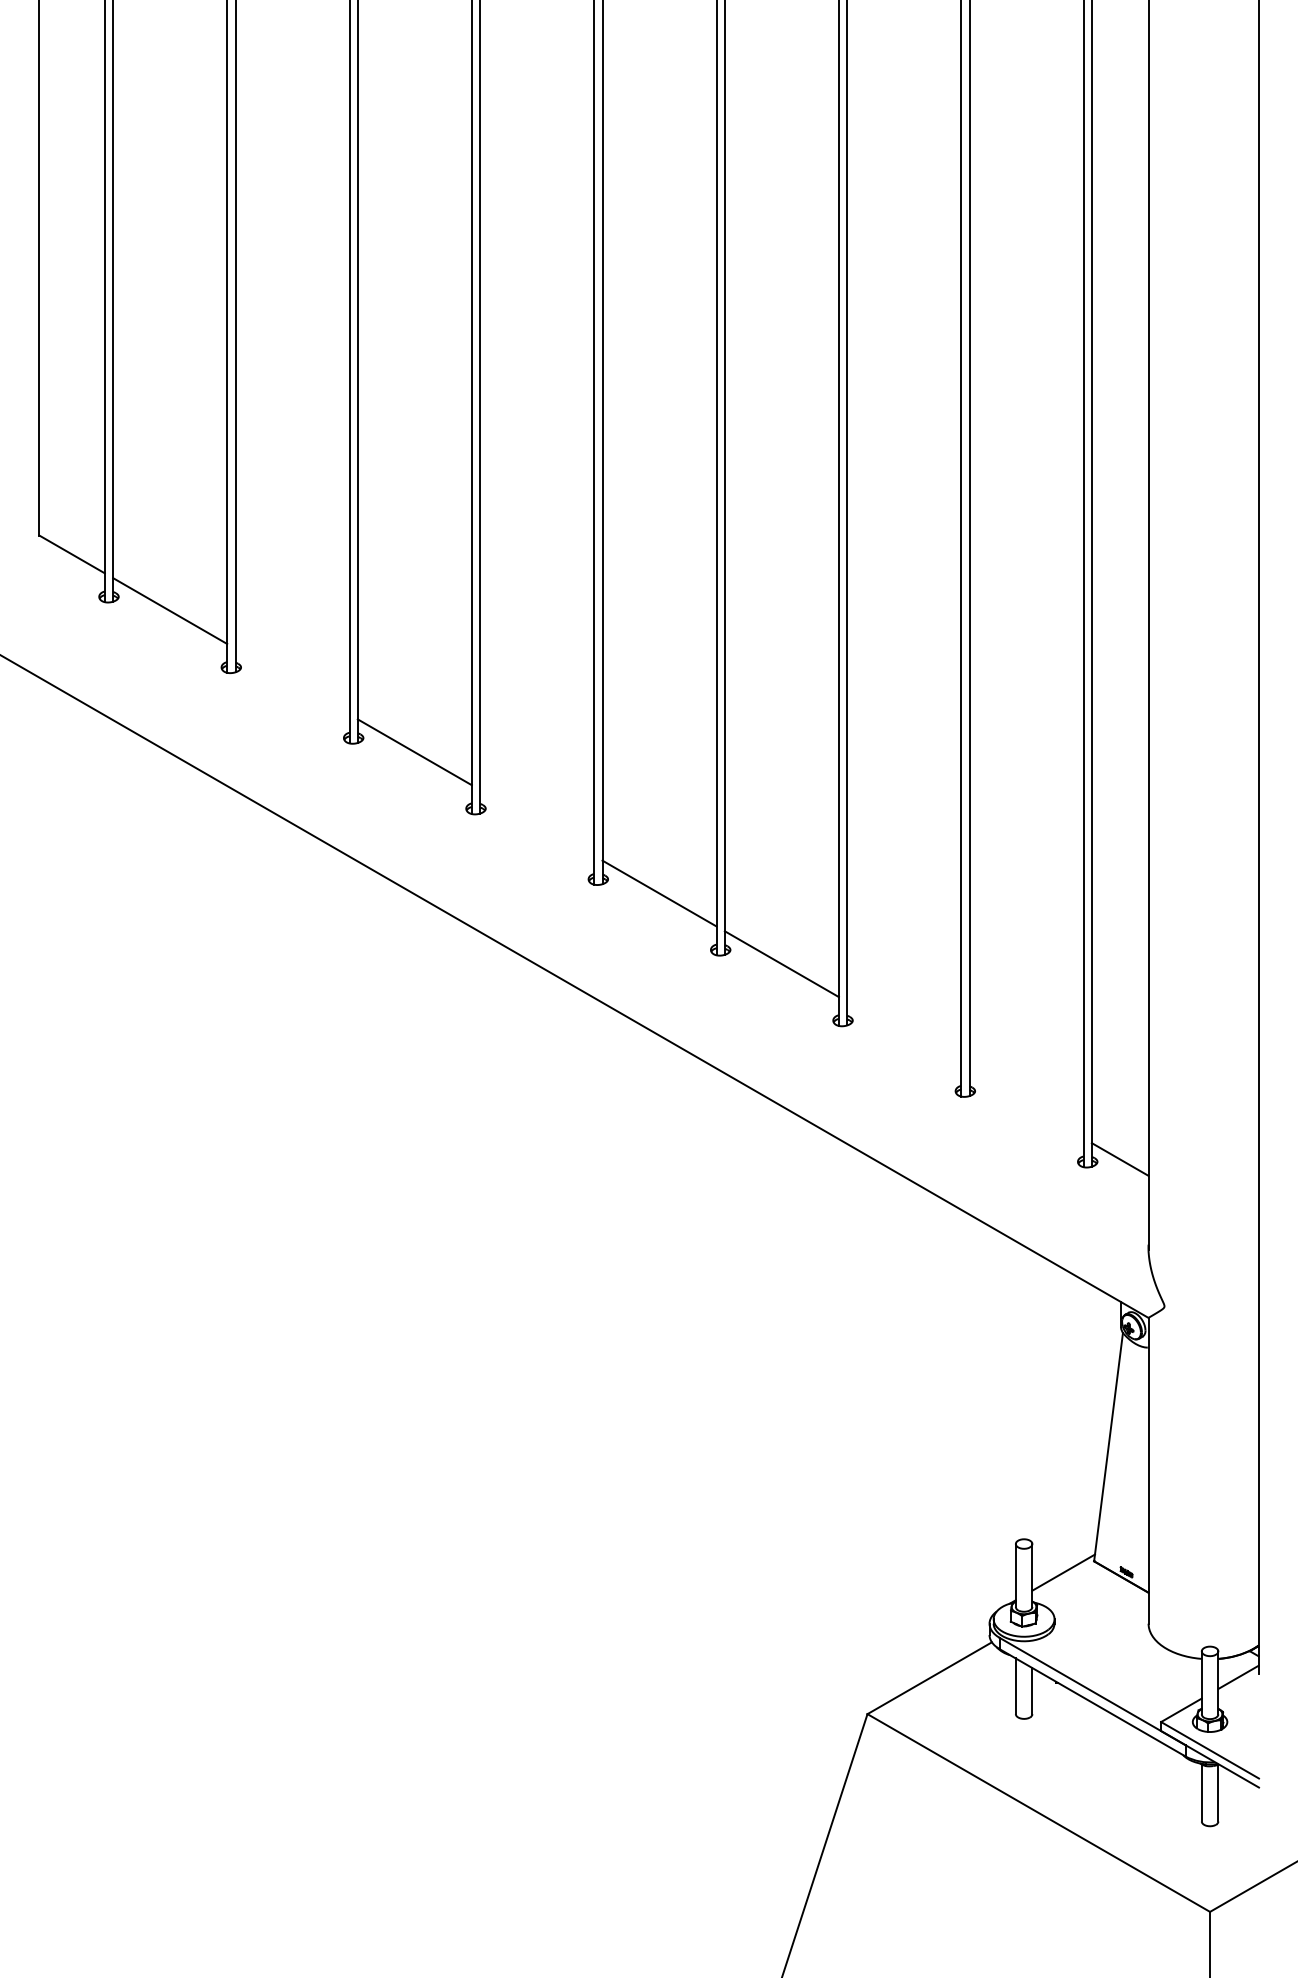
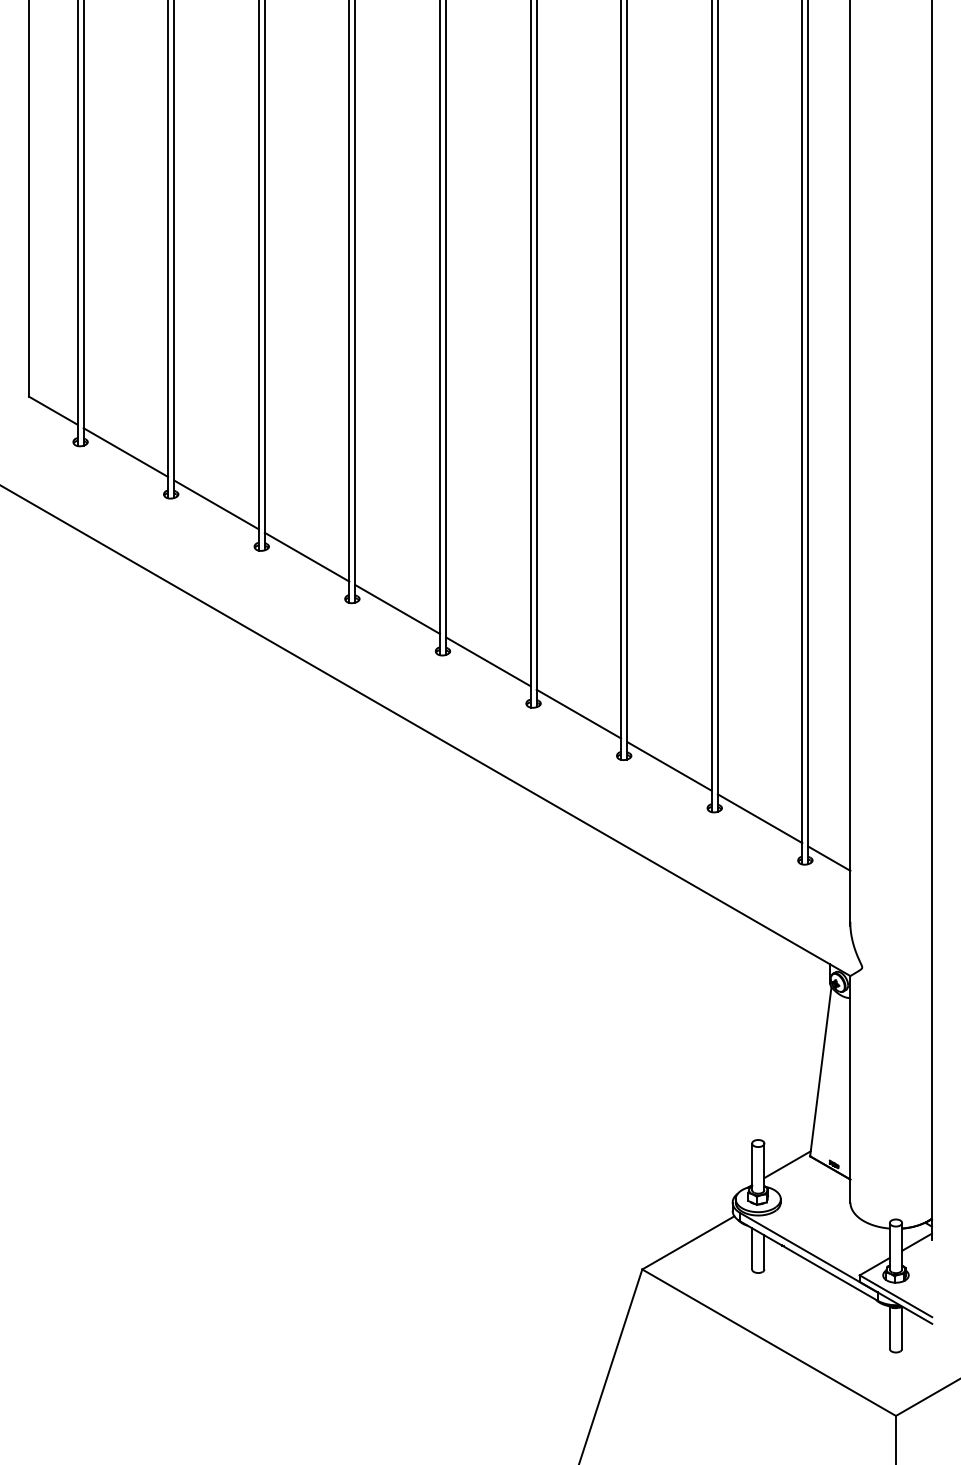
line: (292, 681) -> (216, 504), added
line: (536, 822) -> (397, 609), added
line: (904, 1034) -> (669, 766), added
line: (1025, 1105) -> (759, 818), added

